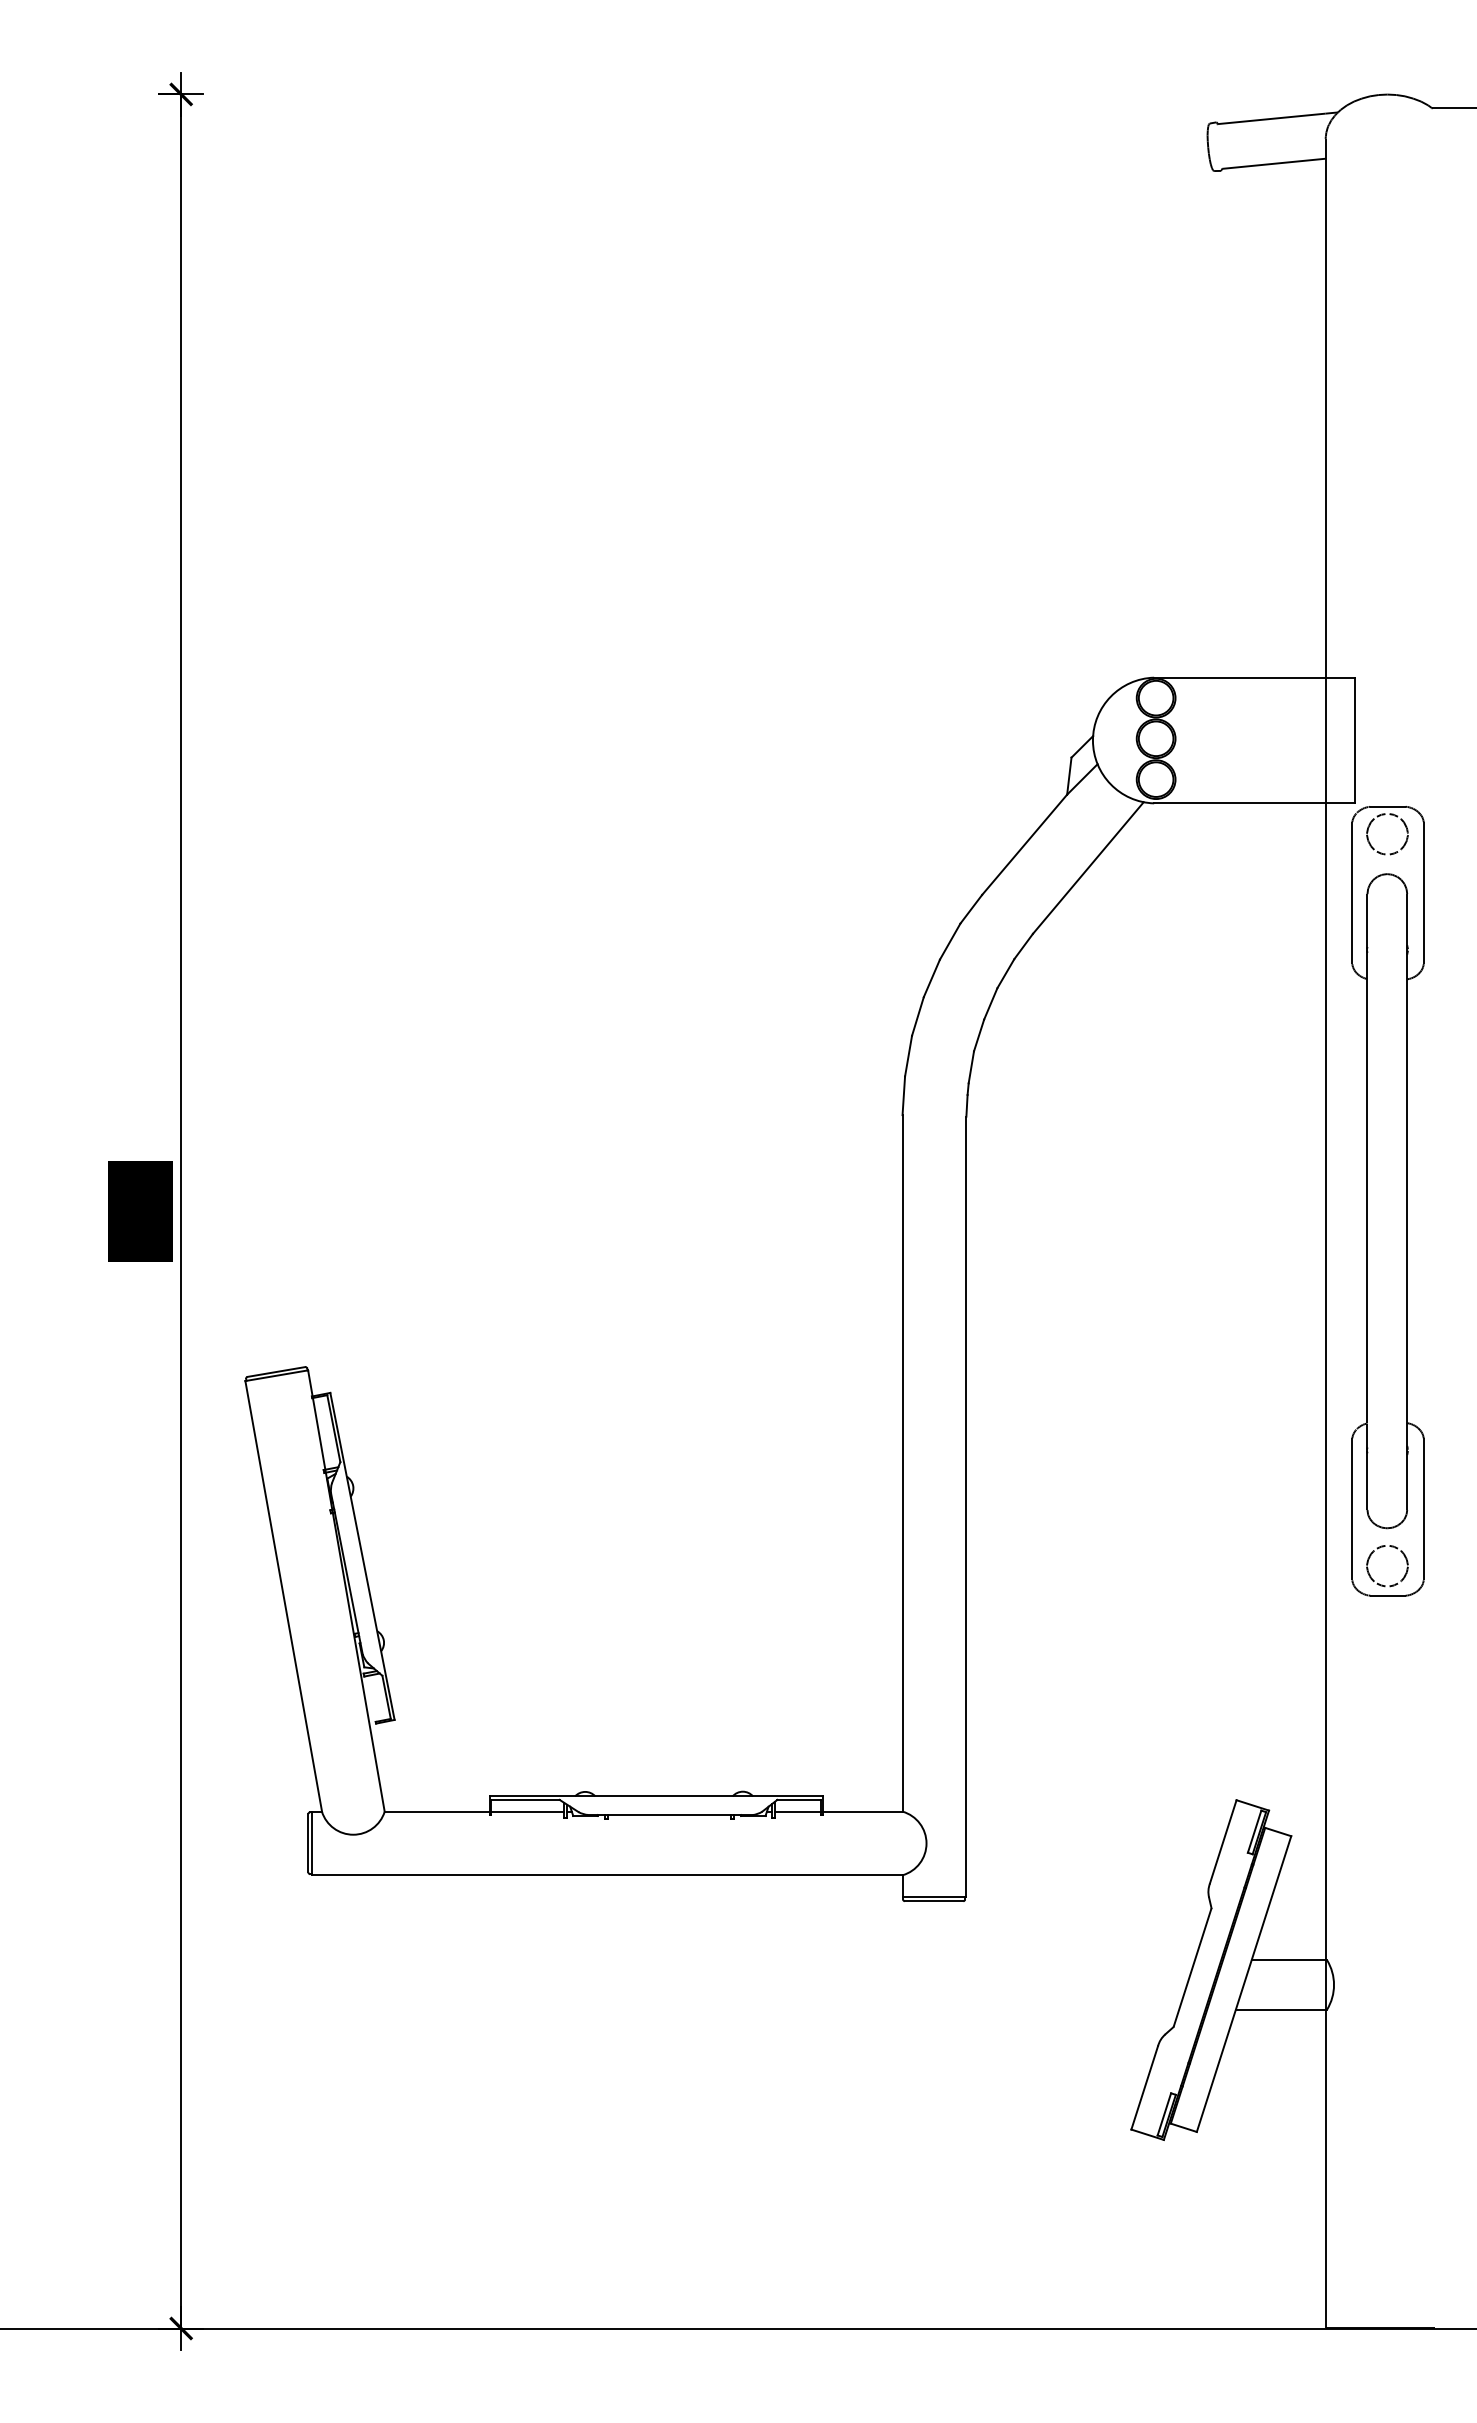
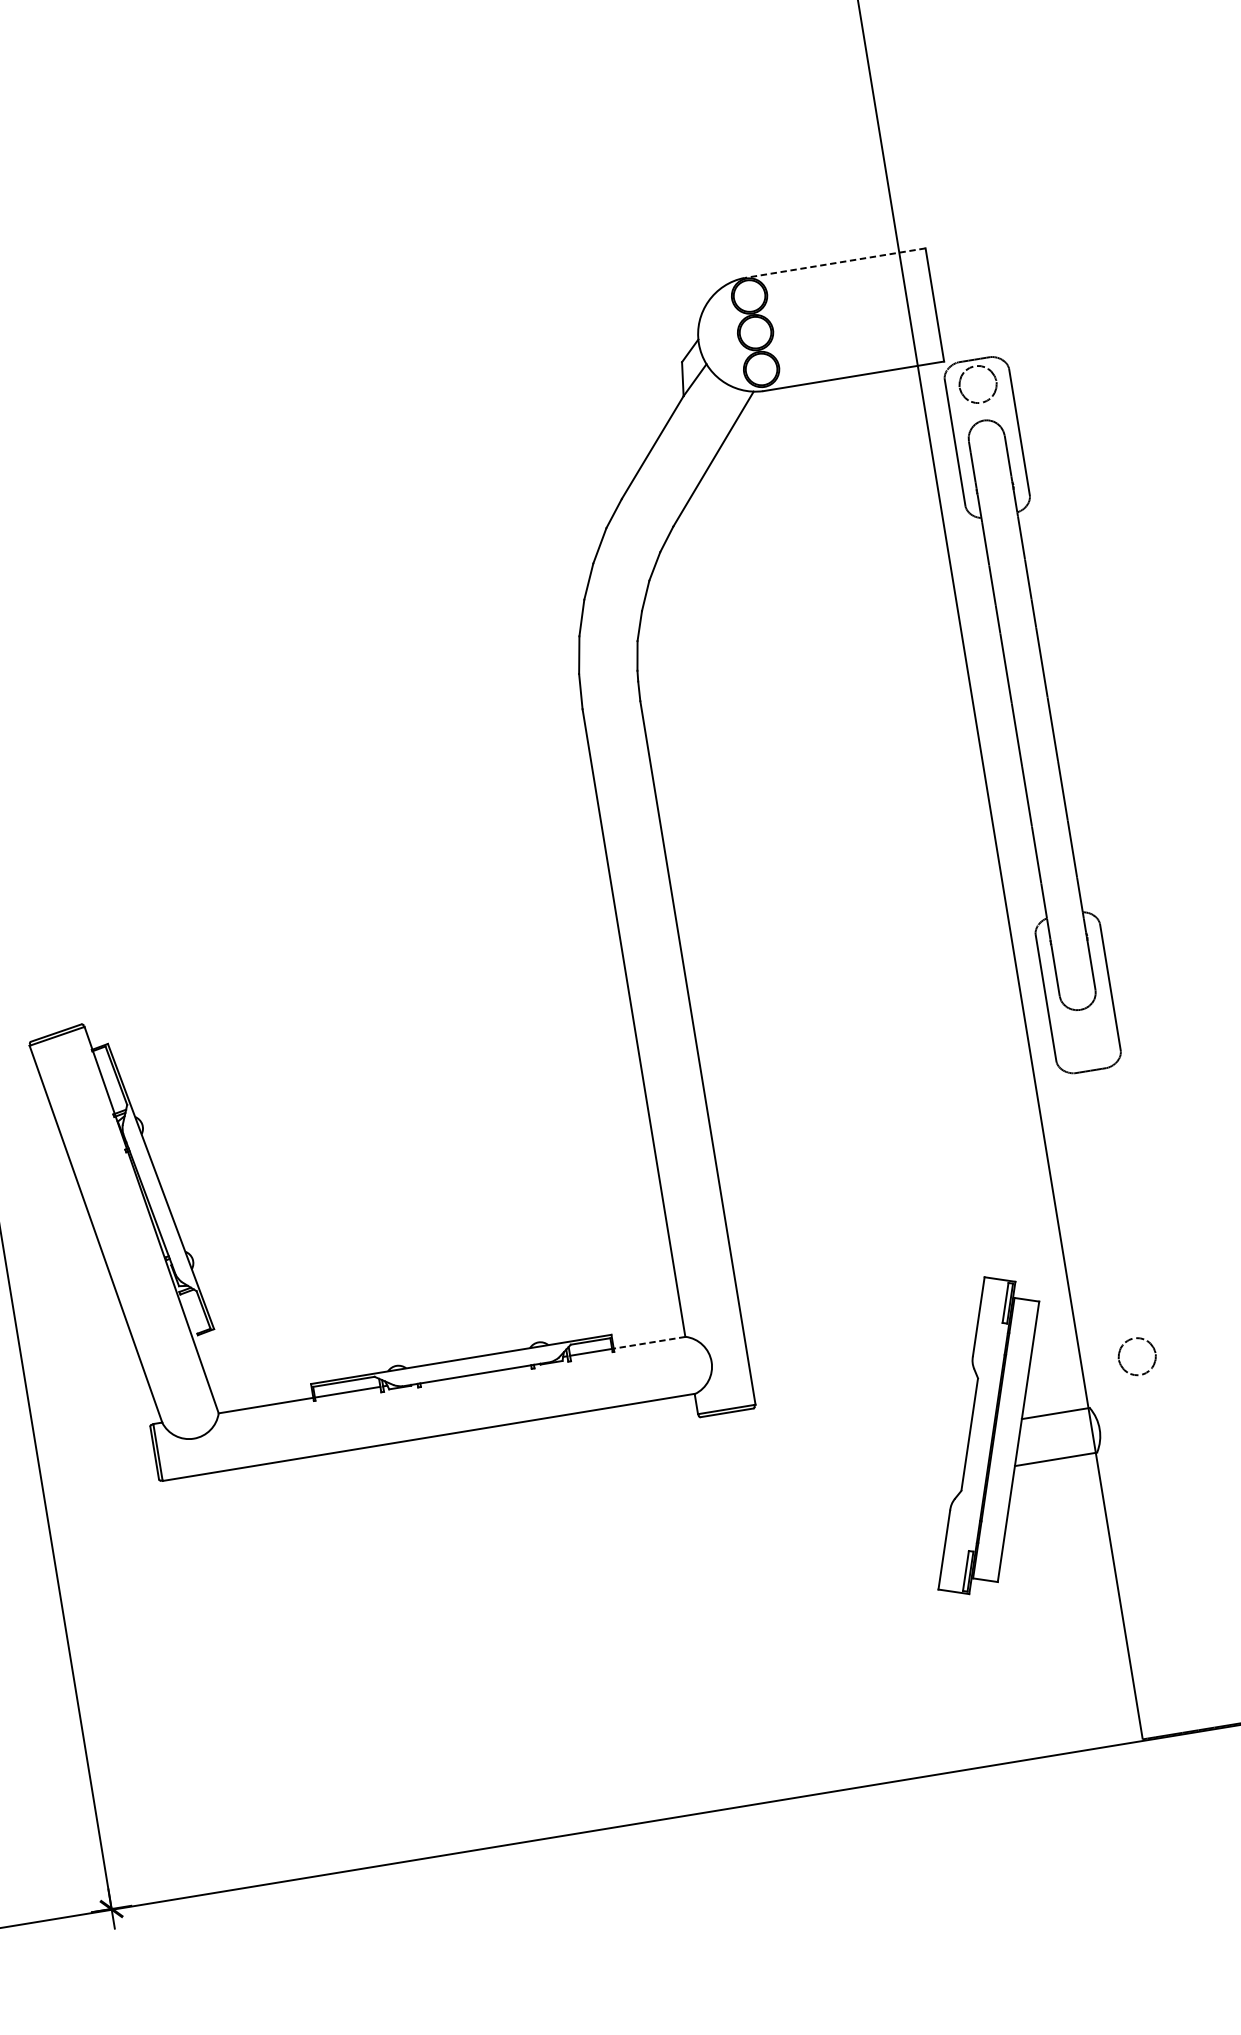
line: (1254, 677) -> (835, 262), solid -> dashed
part: (1382, 1584) -> (1135, 1374), moved
line: (862, 1811) -> (649, 1342), solid -> dashed

